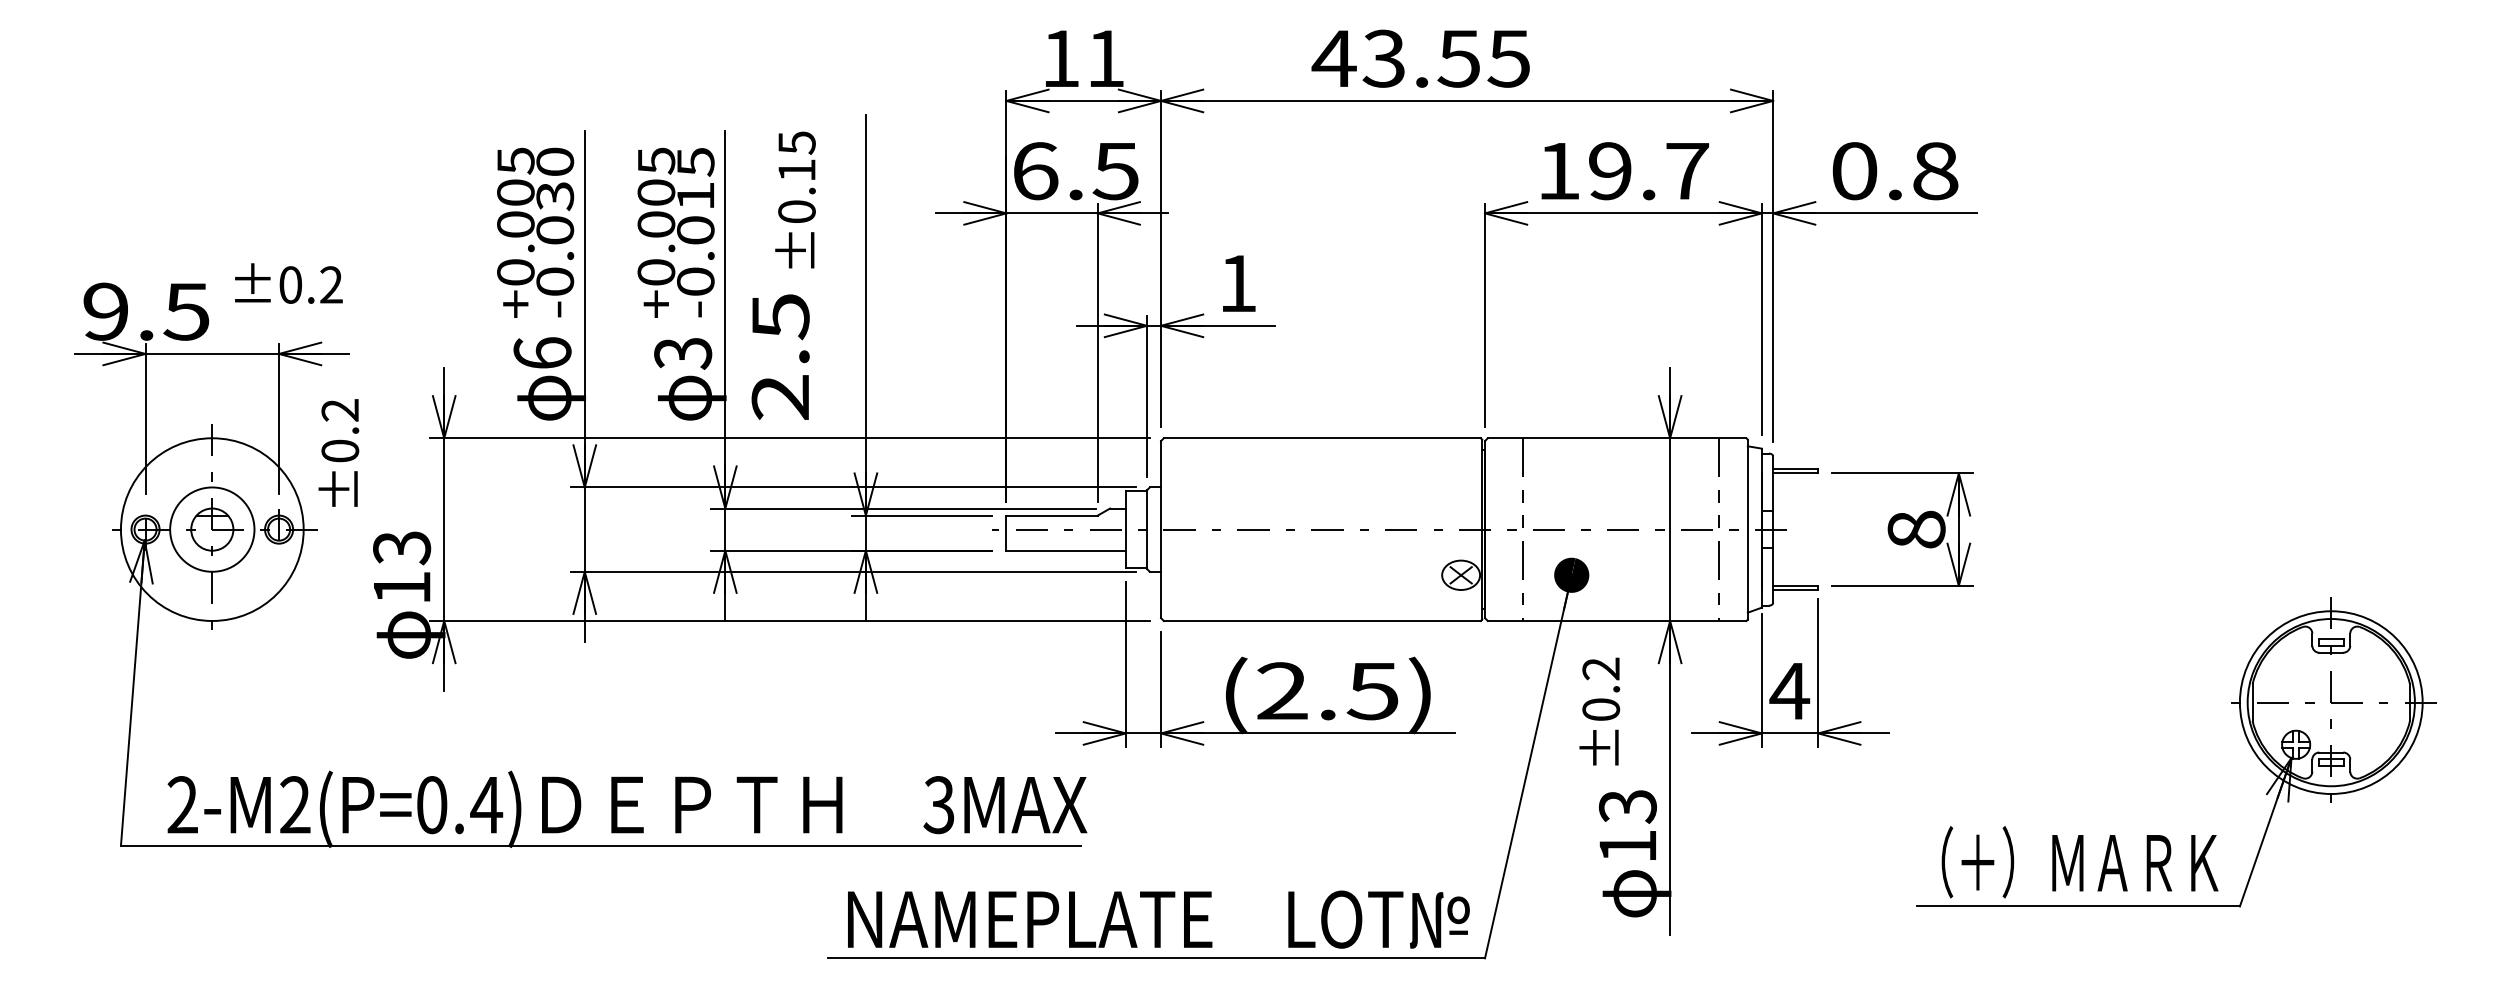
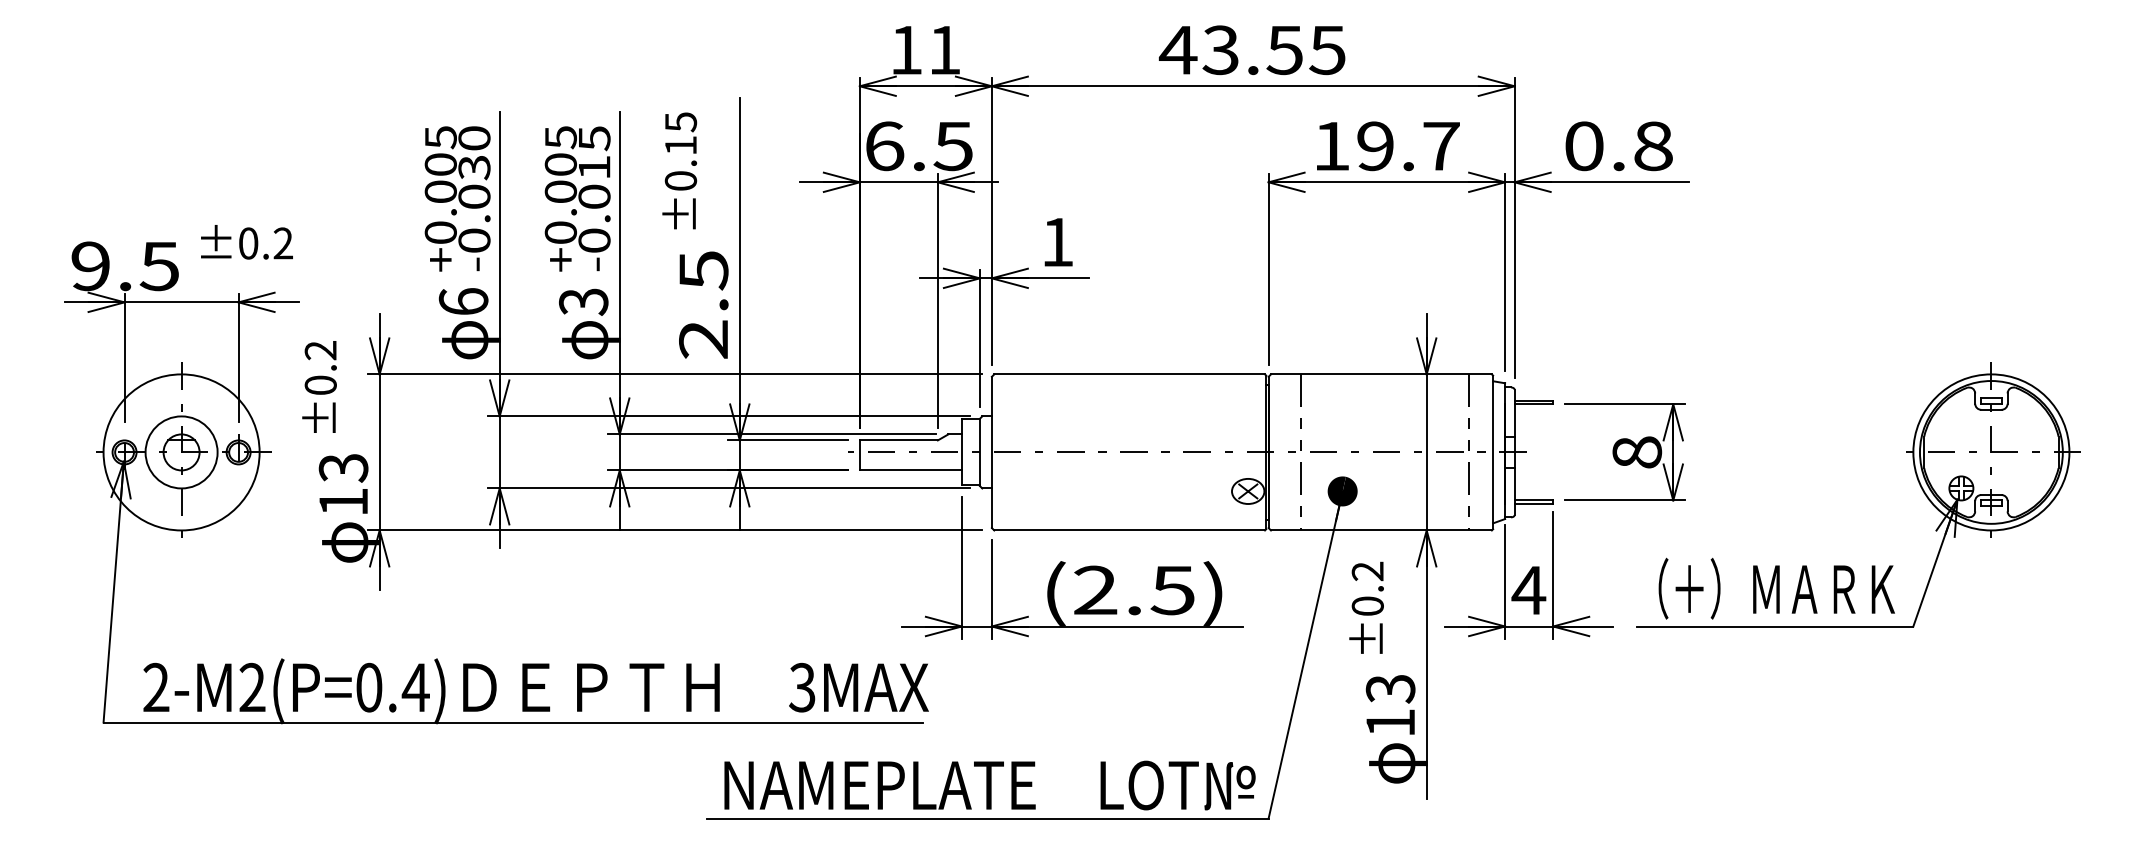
text: (1420, 58) -> (1251, 50), moved
text: (780, 356) -> (703, 304), moved
text: (338, 452) -> (319, 386), moved
part: (2243, 731) -> (1916, 477), moved

